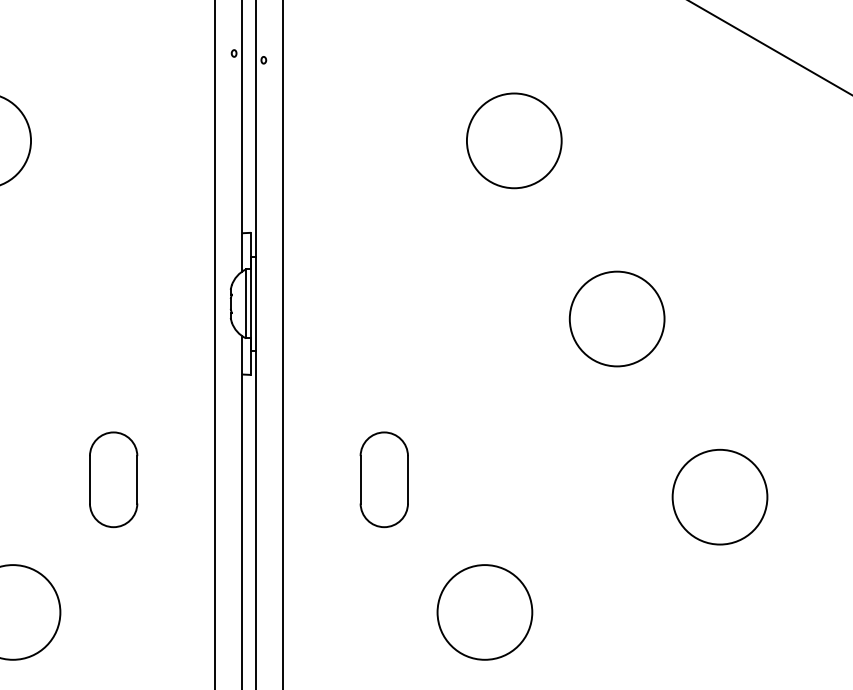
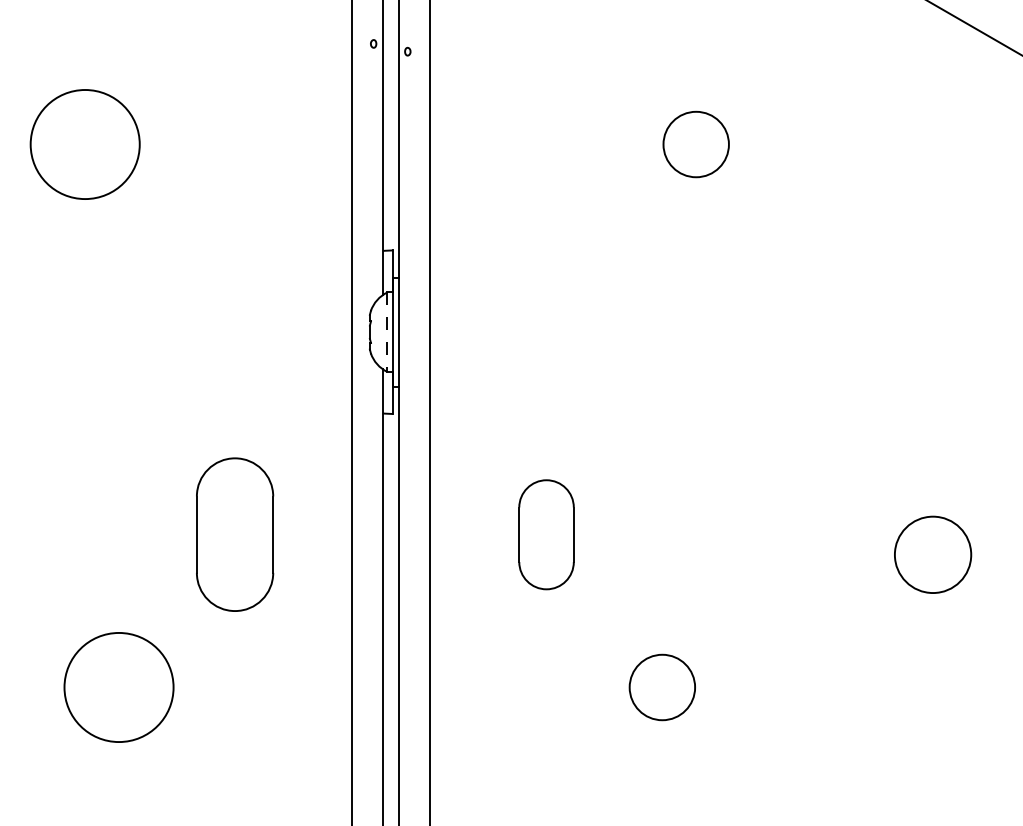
circle: (513, 140) -> (695, 144), size x0.6
line: (246, 304) -> (387, 332), solid -> dashed
circle: (617, 318) -> (814, 349), removed
part: (113, 479) -> (234, 534), size x1.4
circle: (719, 496) -> (932, 554), size x0.7
circle: (484, 612) -> (661, 687), size x0.6

